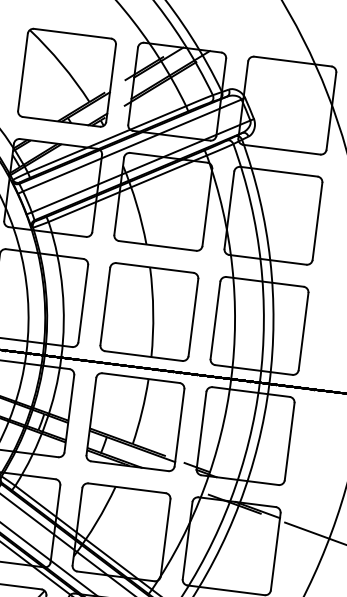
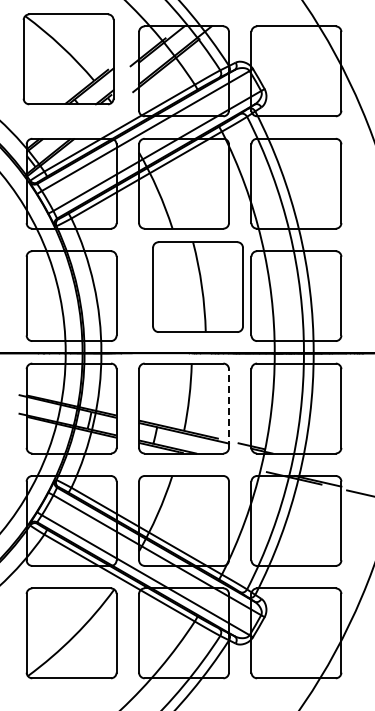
part: (66, 77) -> (68, 59), moved
part: (148, 311) -> (197, 286), moved
line: (180, 427) -> (229, 408), solid -> dashed

